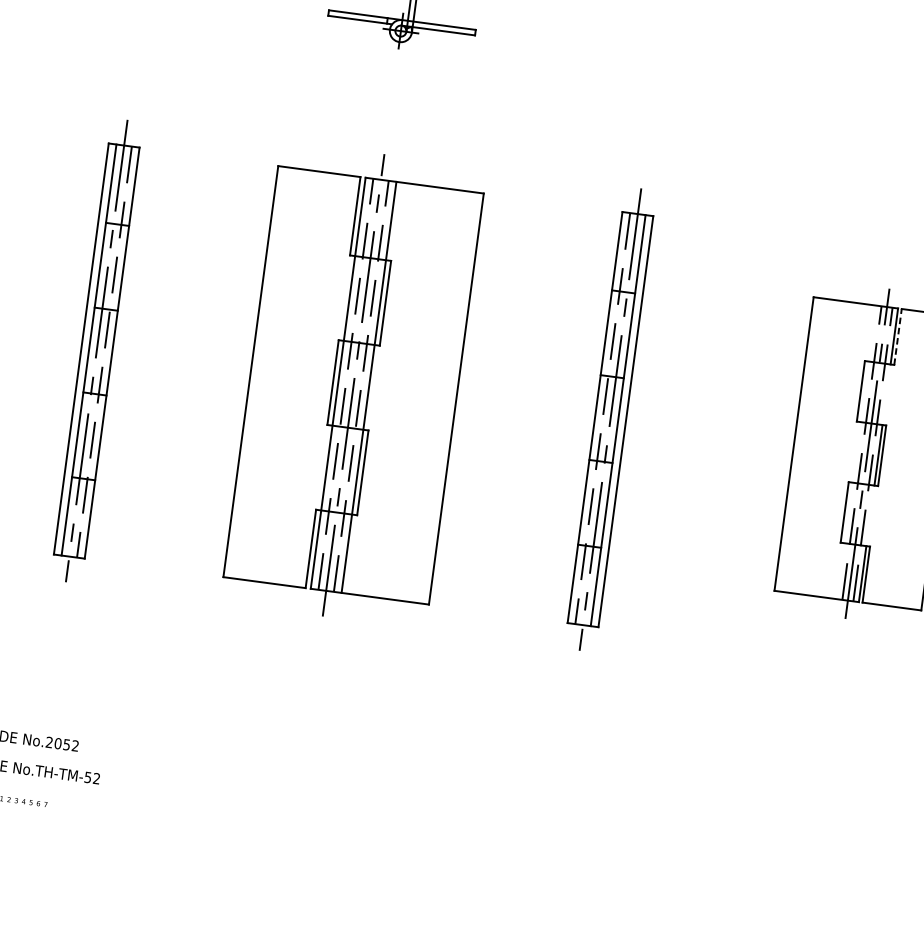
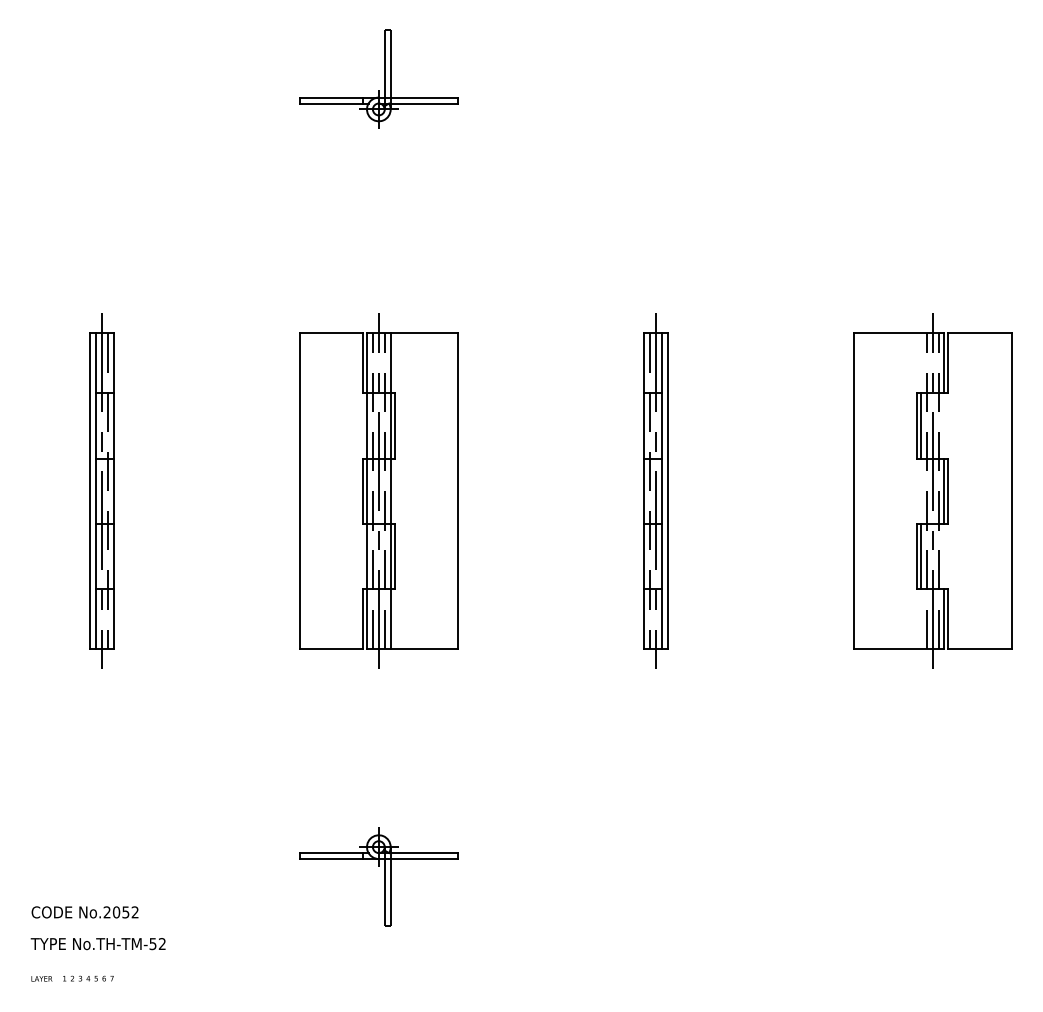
line: (898, 336) -> (948, 362), dashed -> solid
part: (96, 350) -> (101, 490), size x0.71
part: (353, 384) -> (378, 490), size x0.71
line: (864, 391) -> (920, 425), added
part: (610, 418) -> (655, 490), size x0.71
line: (848, 512) -> (920, 556), added
part: (305, 742) -> (378, 876), added

